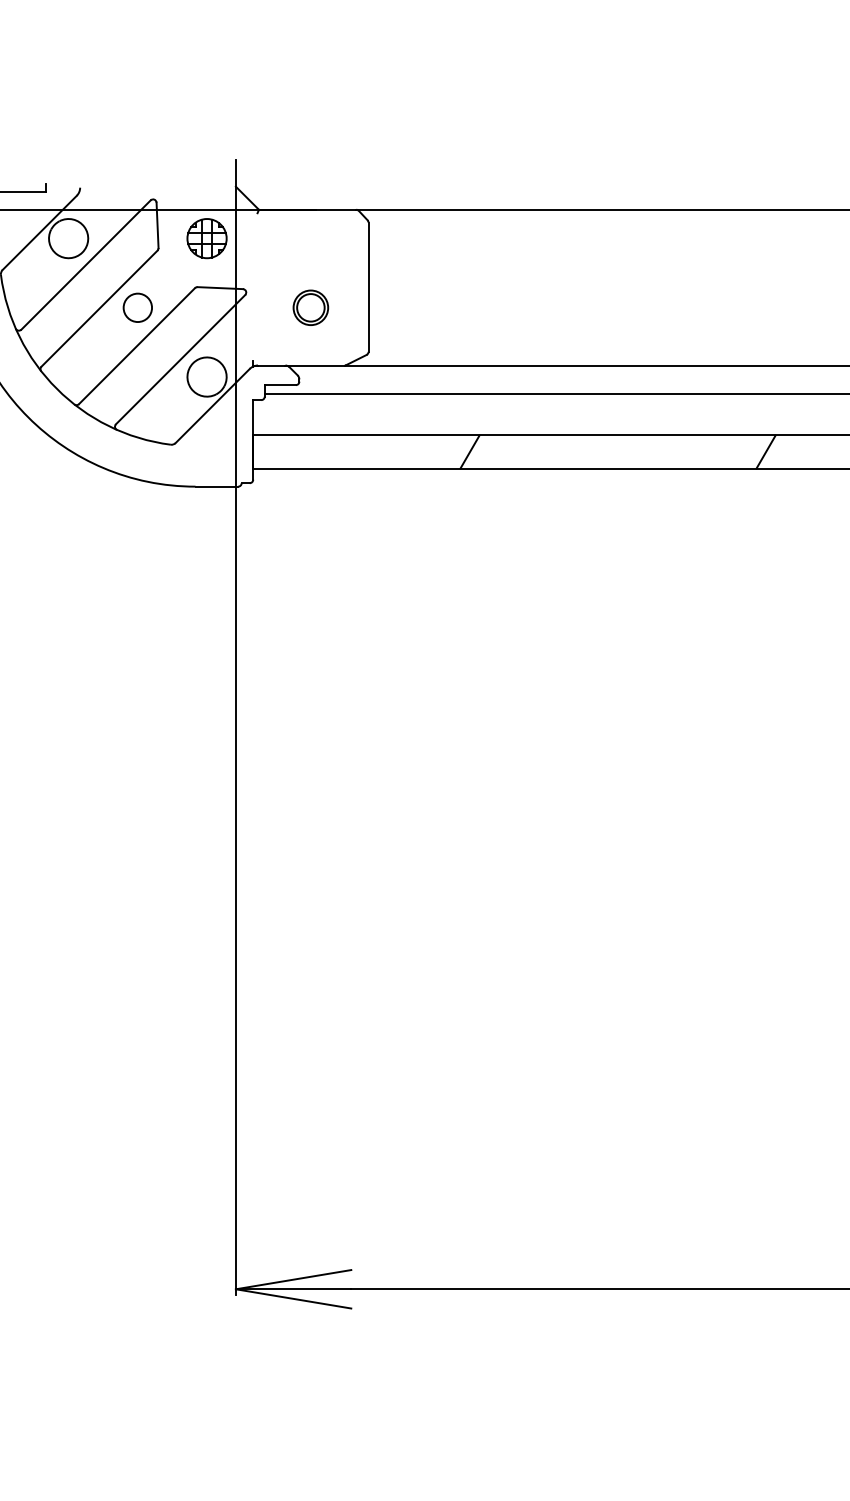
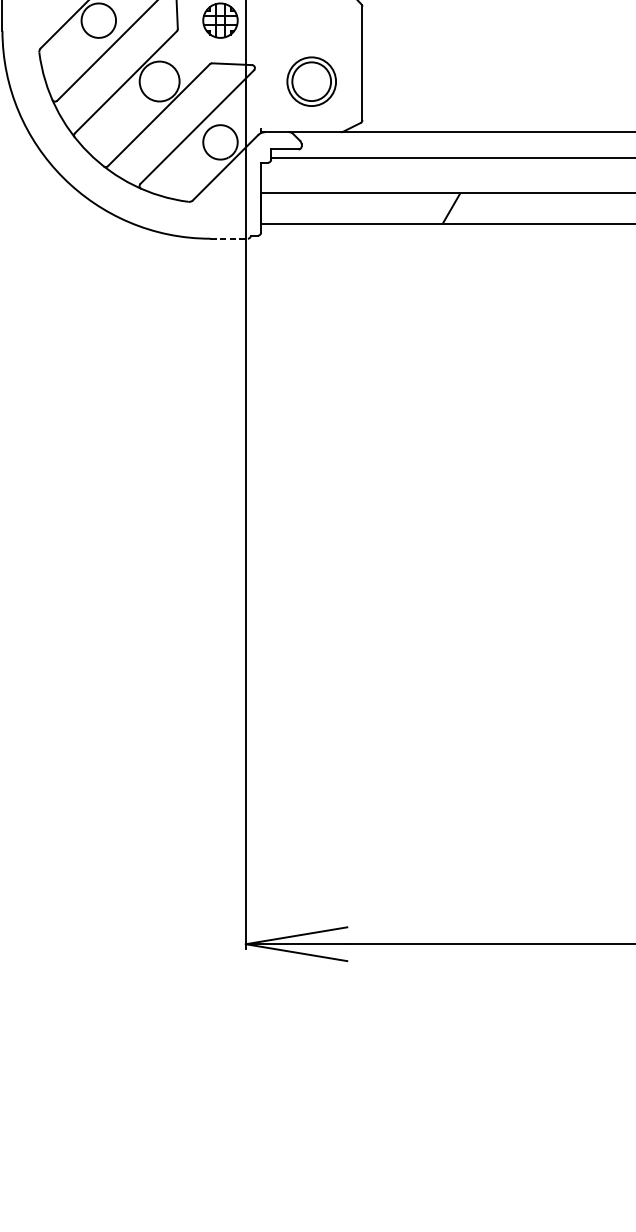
circle: (137, 307) -> (159, 81), size x1.6
part: (310, 307) -> (311, 81), size x1.6
line: (217, 486) -> (229, 238), solid -> dashed

